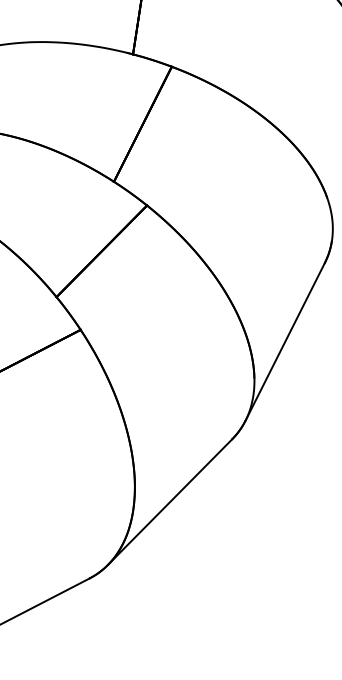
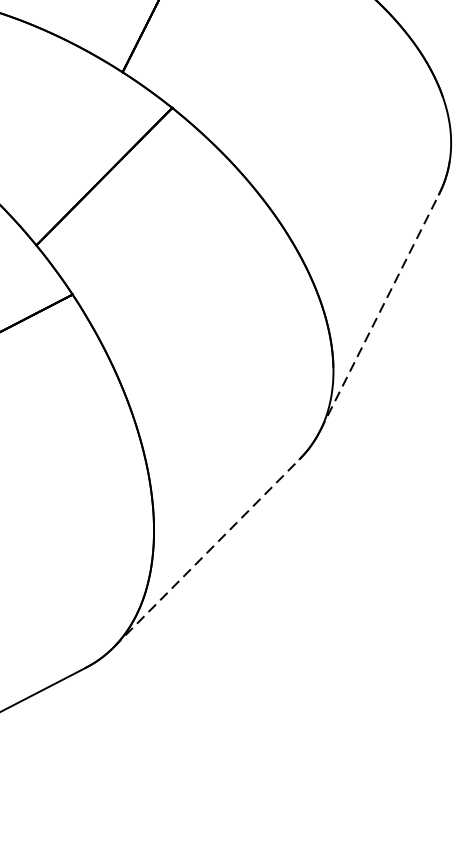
line: (285, 341) -> (380, 312), solid -> dashed
line: (170, 501) -> (207, 552), solid -> dashed

